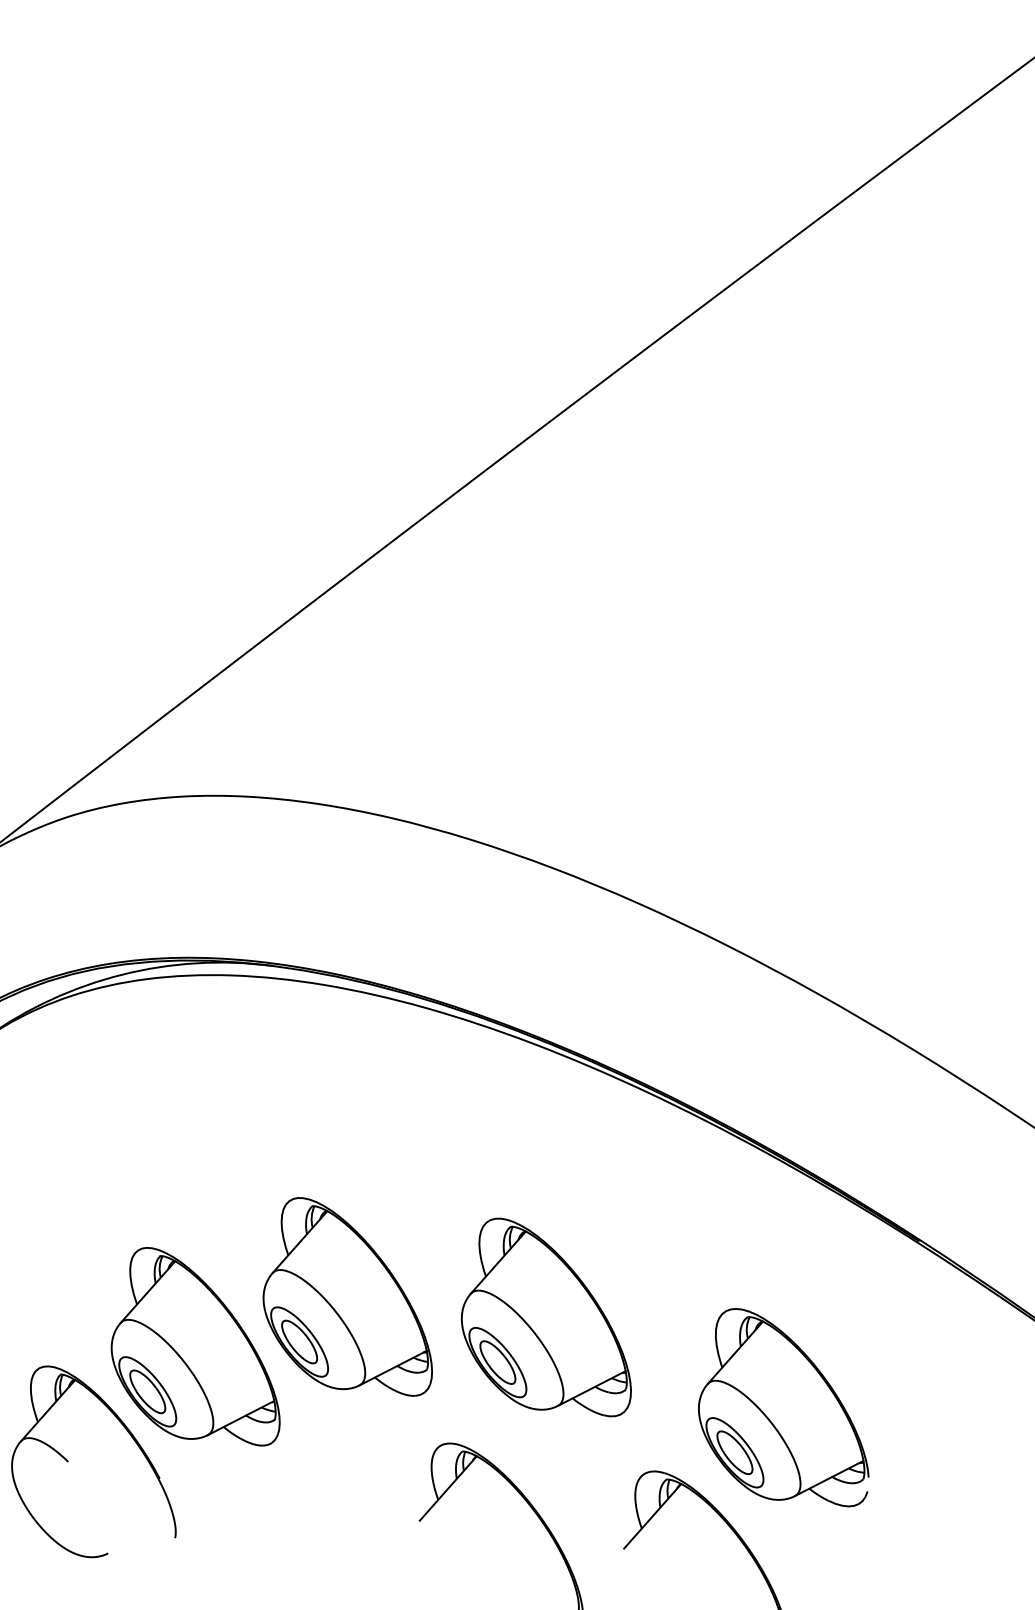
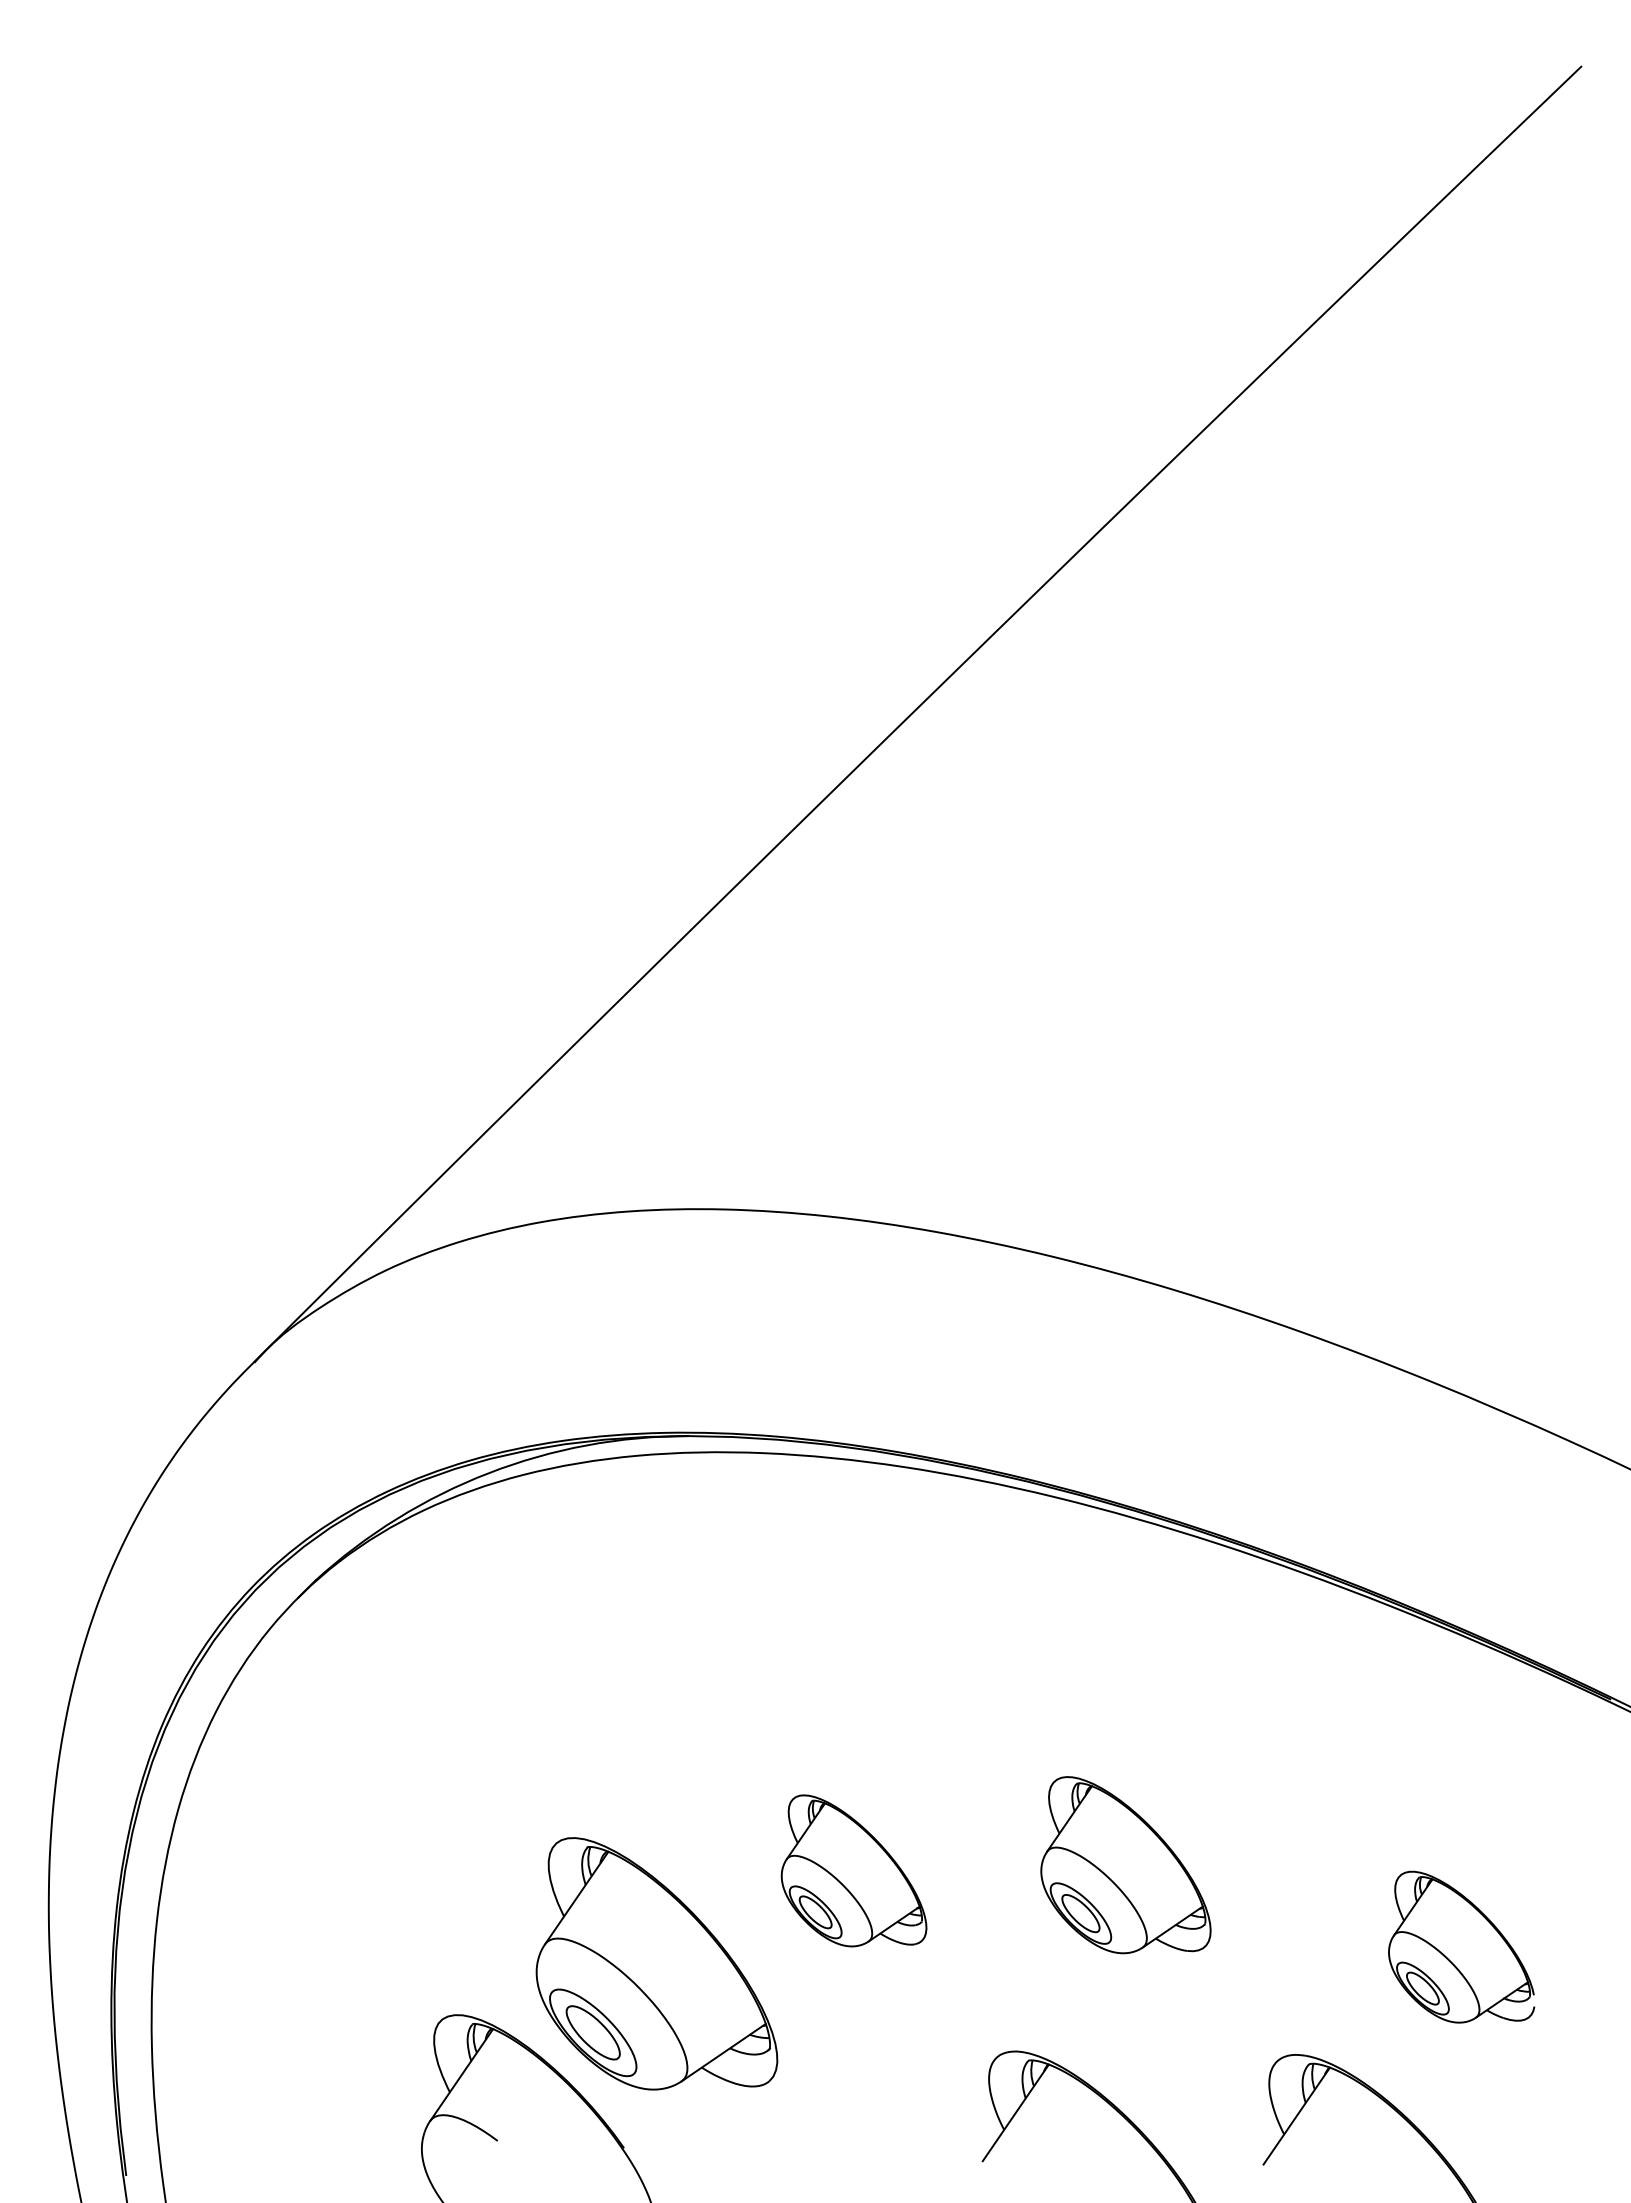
part: (352, 1297) -> (853, 1870), size x0.6
part: (550, 1317) -> (1125, 1864), size x0.7
part: (788, 1407) -> (1461, 1946), size x0.6

